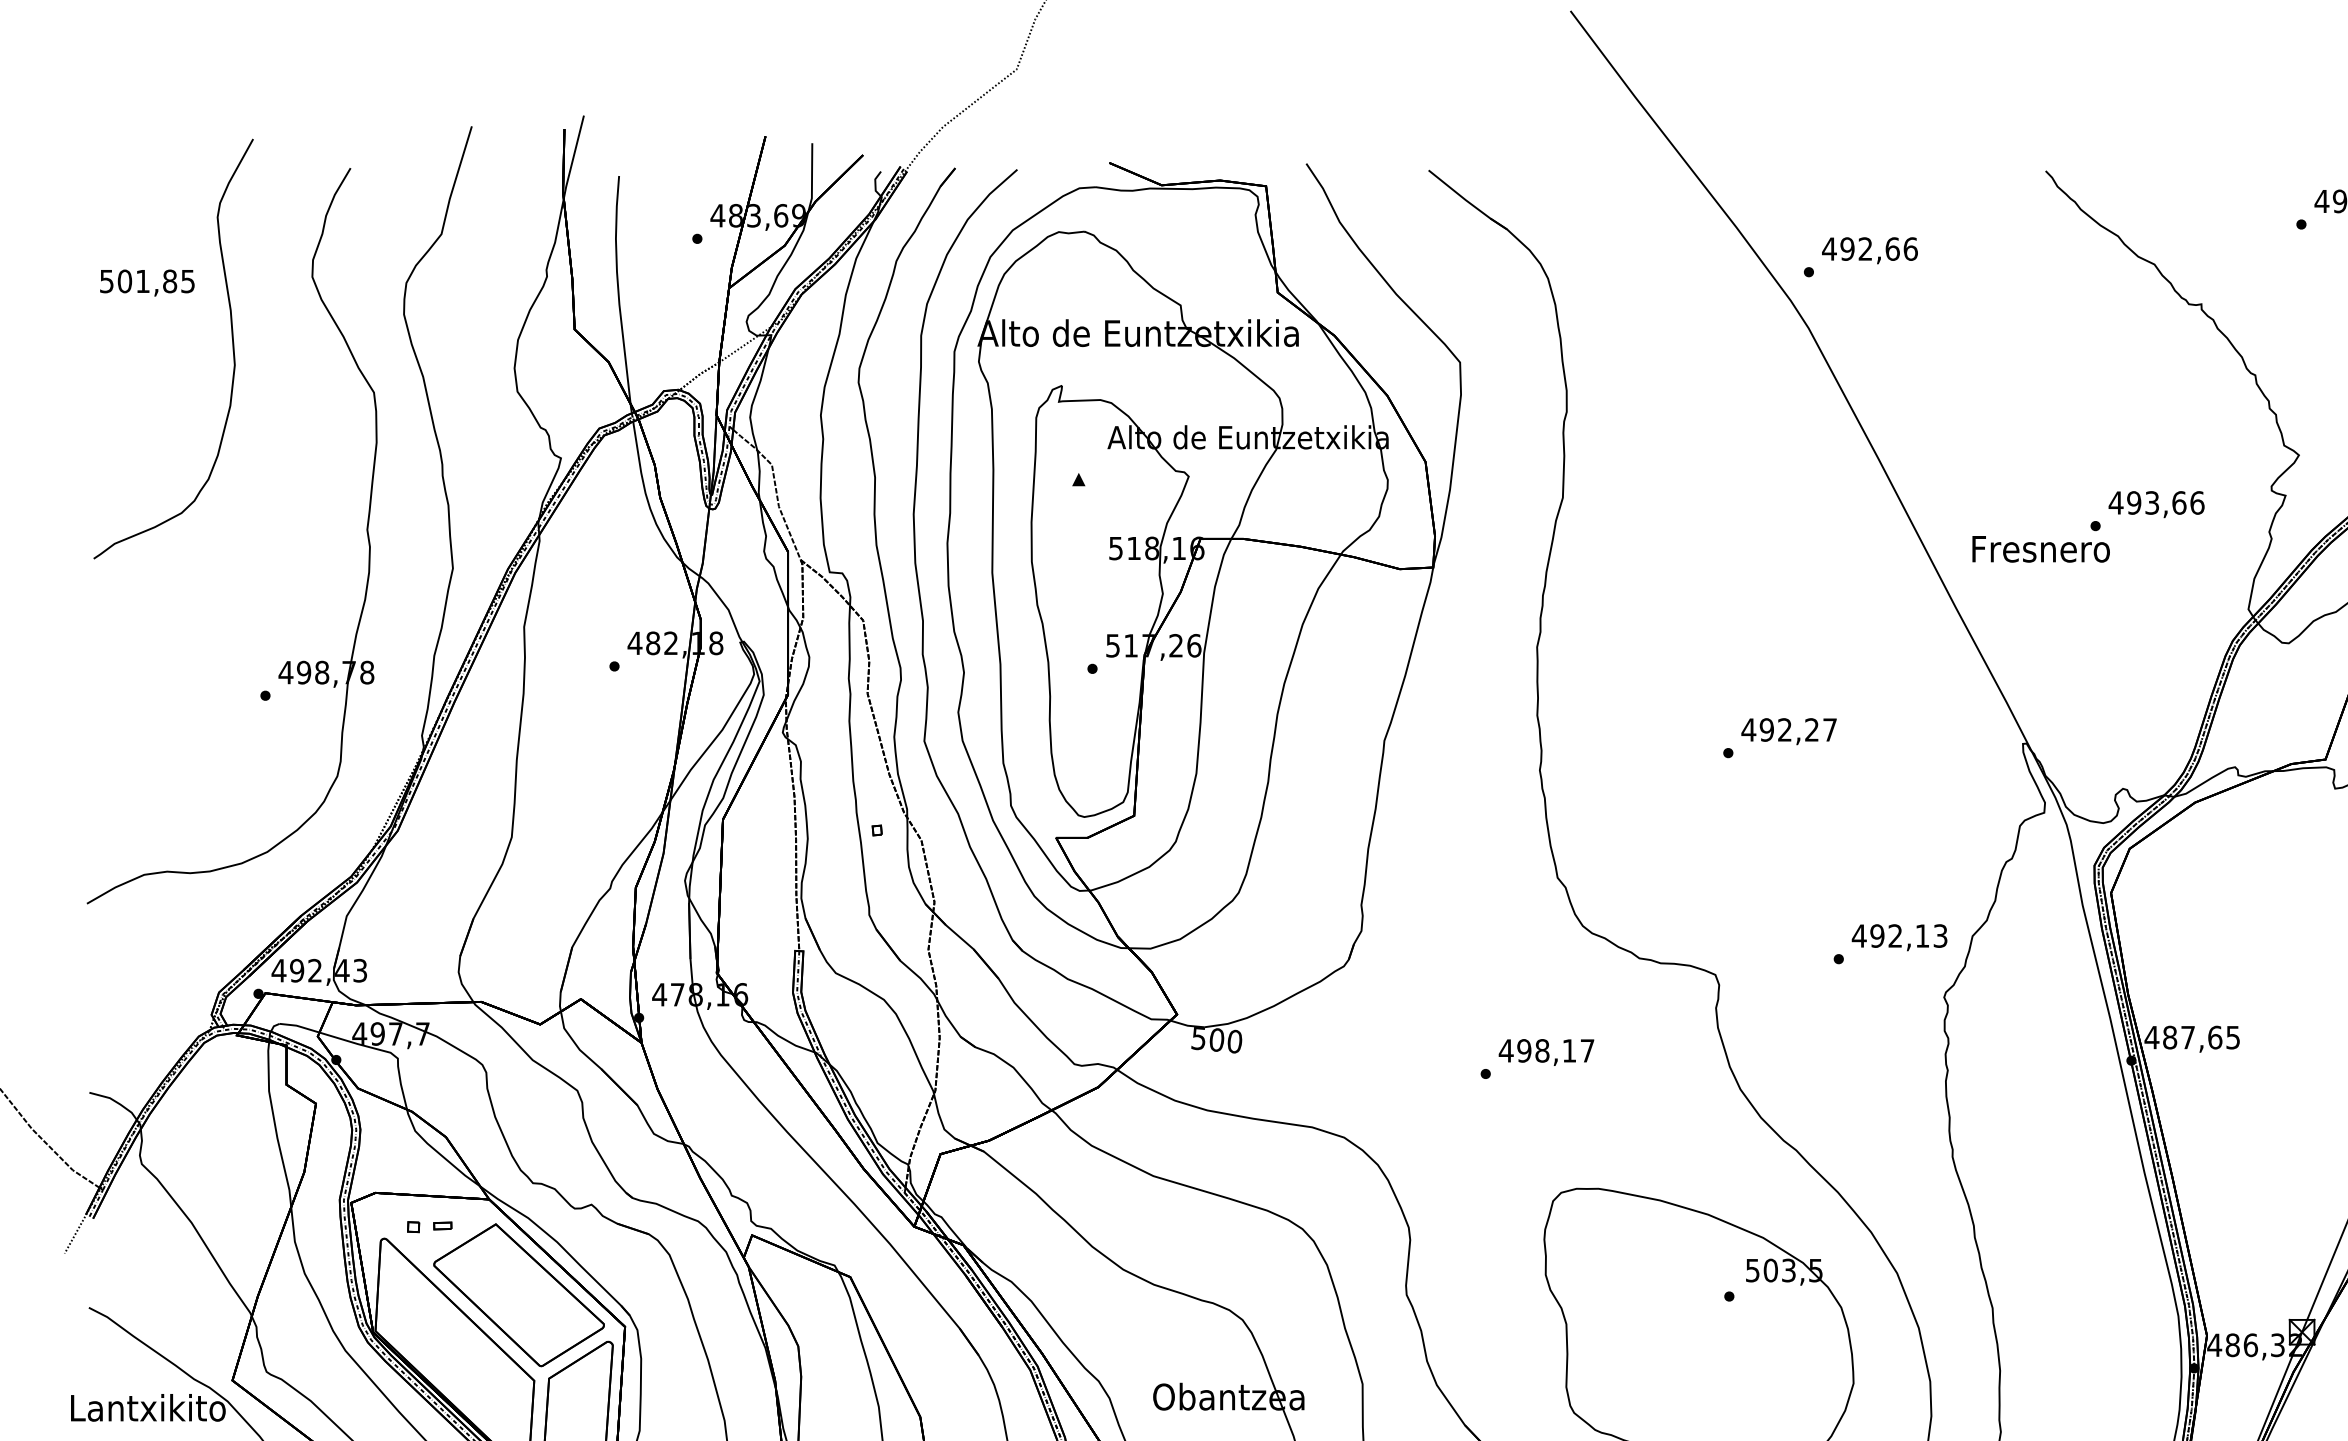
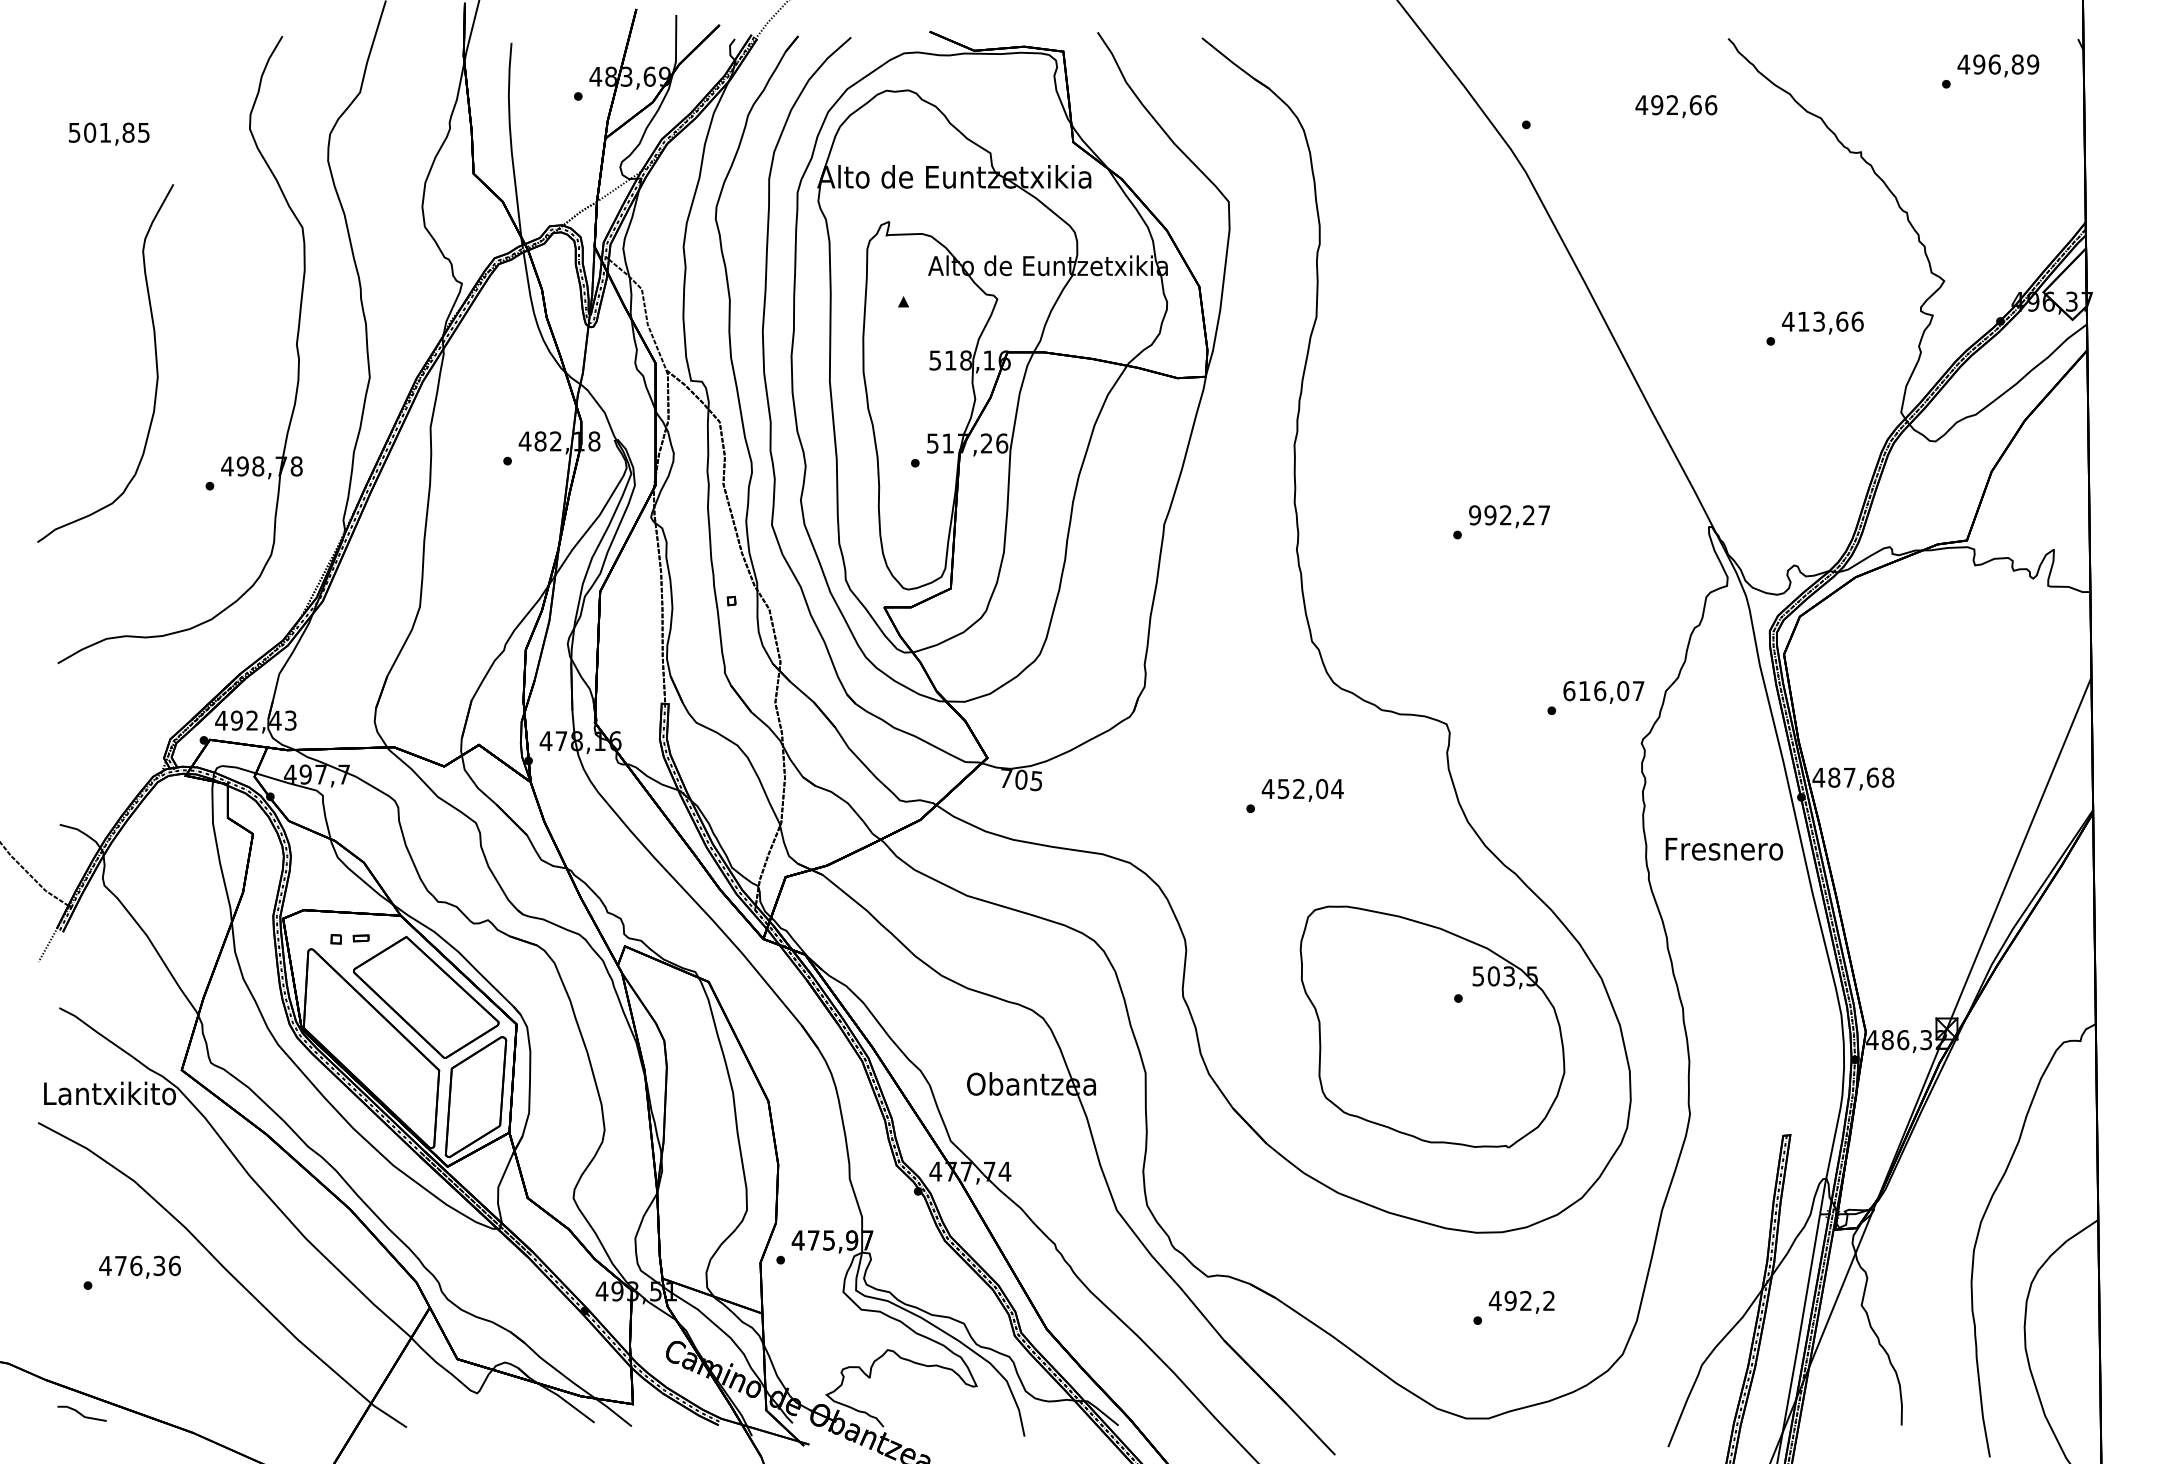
text: (1870, 250) -> (1676, 106), moved
curve: (232, 349) -> (155, 363), moved
text: (2133, 502) -> (1803, 321), 493,66 -> 413,66
text: (2040, 549) -> (1723, 849), moved
text: (1748, 730) -> (1474, 515), 492,27 -> 992,27
text: (1899, 936) -> (1603, 691), 492,13 -> 616,07
text: (2233, 1037) -> (1888, 777), 487,65 -> 487,68
text: (1215, 1040) -> (1020, 780), 500 -> 705
text: (1555, 1051) -> (1310, 789), 498,17 -> 452,04

